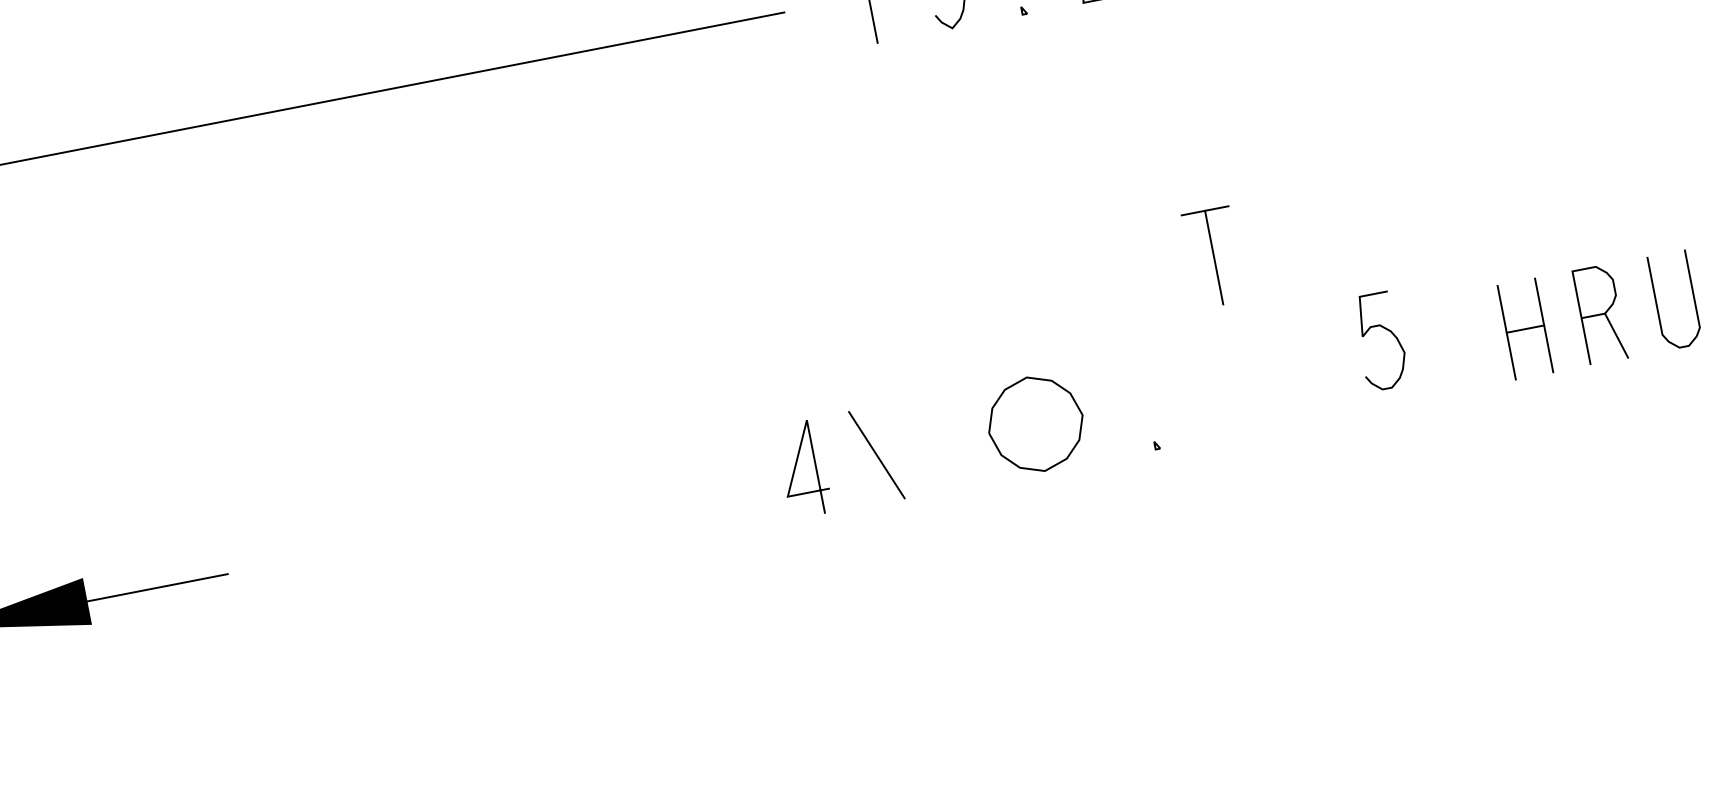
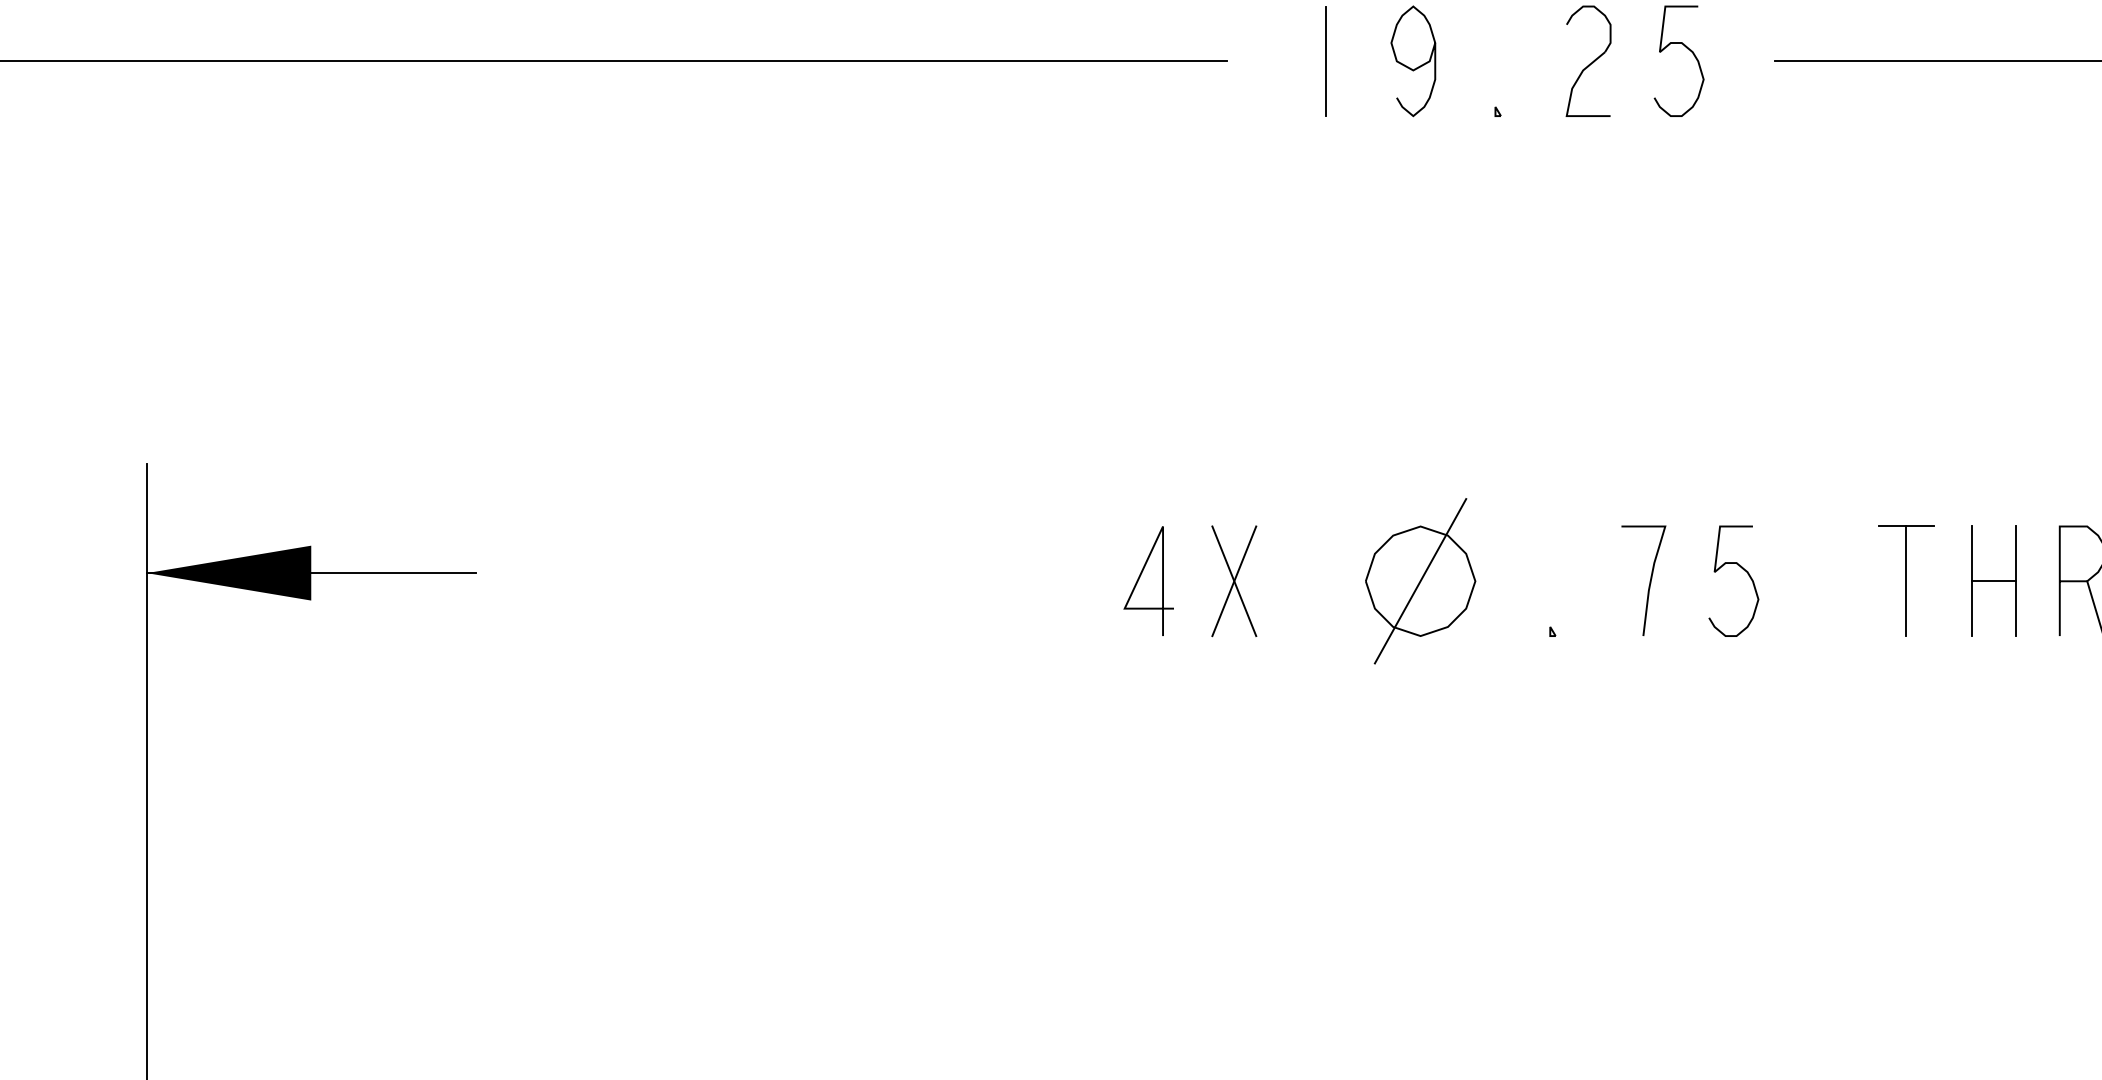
part: (1214, 256) -> (1906, 580), moved
curve: (1387, 330) -> (1743, 570), moved
curve: (1231, 386) -> (1649, 581), added
line: (1035, 424) -> (1420, 581), added
line: (877, 455) -> (1234, 581), added

